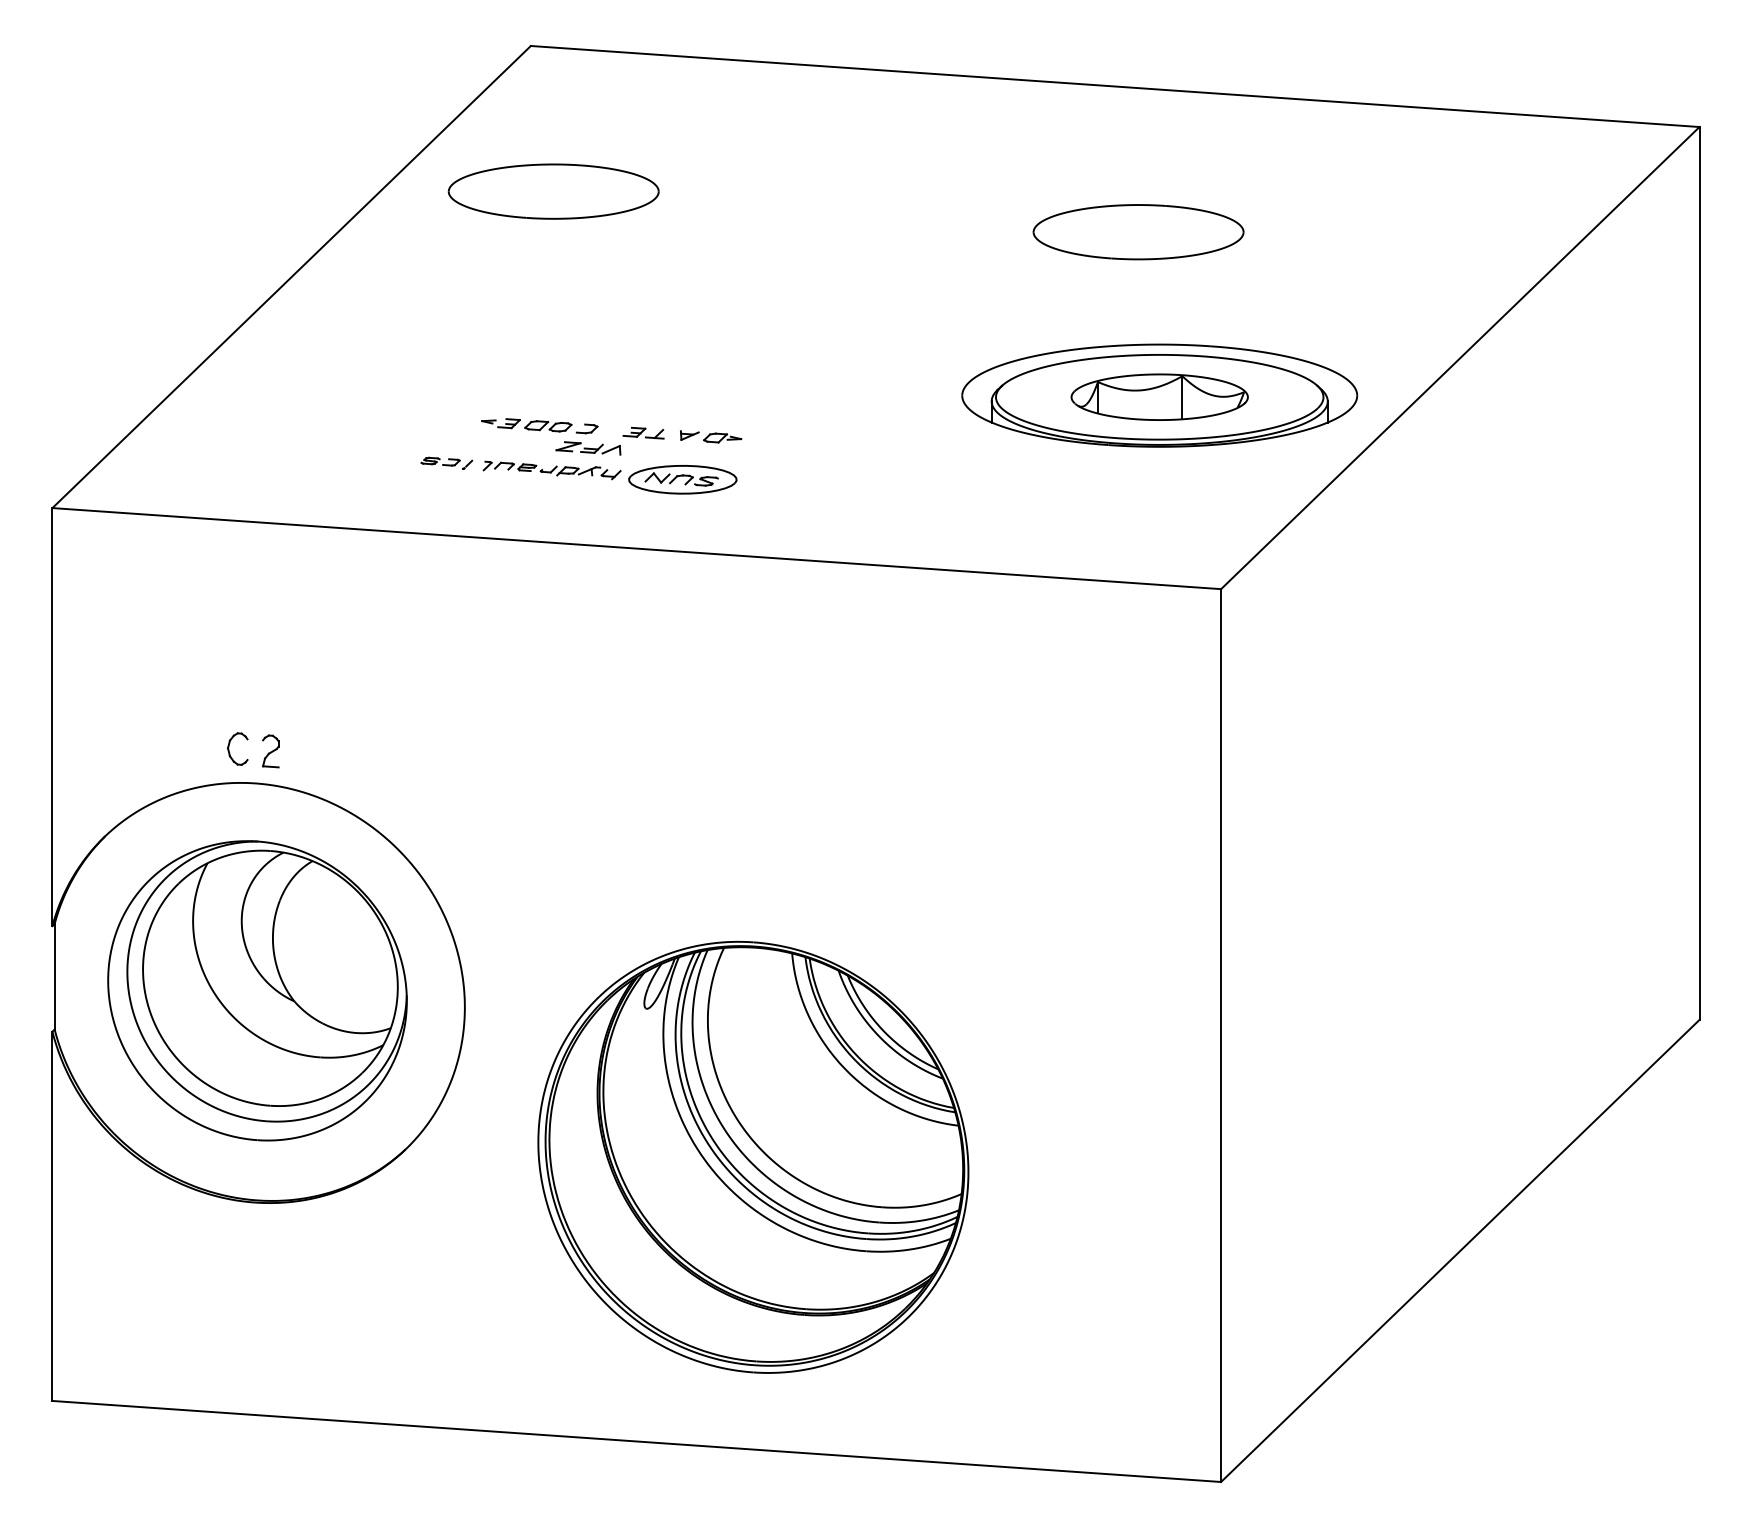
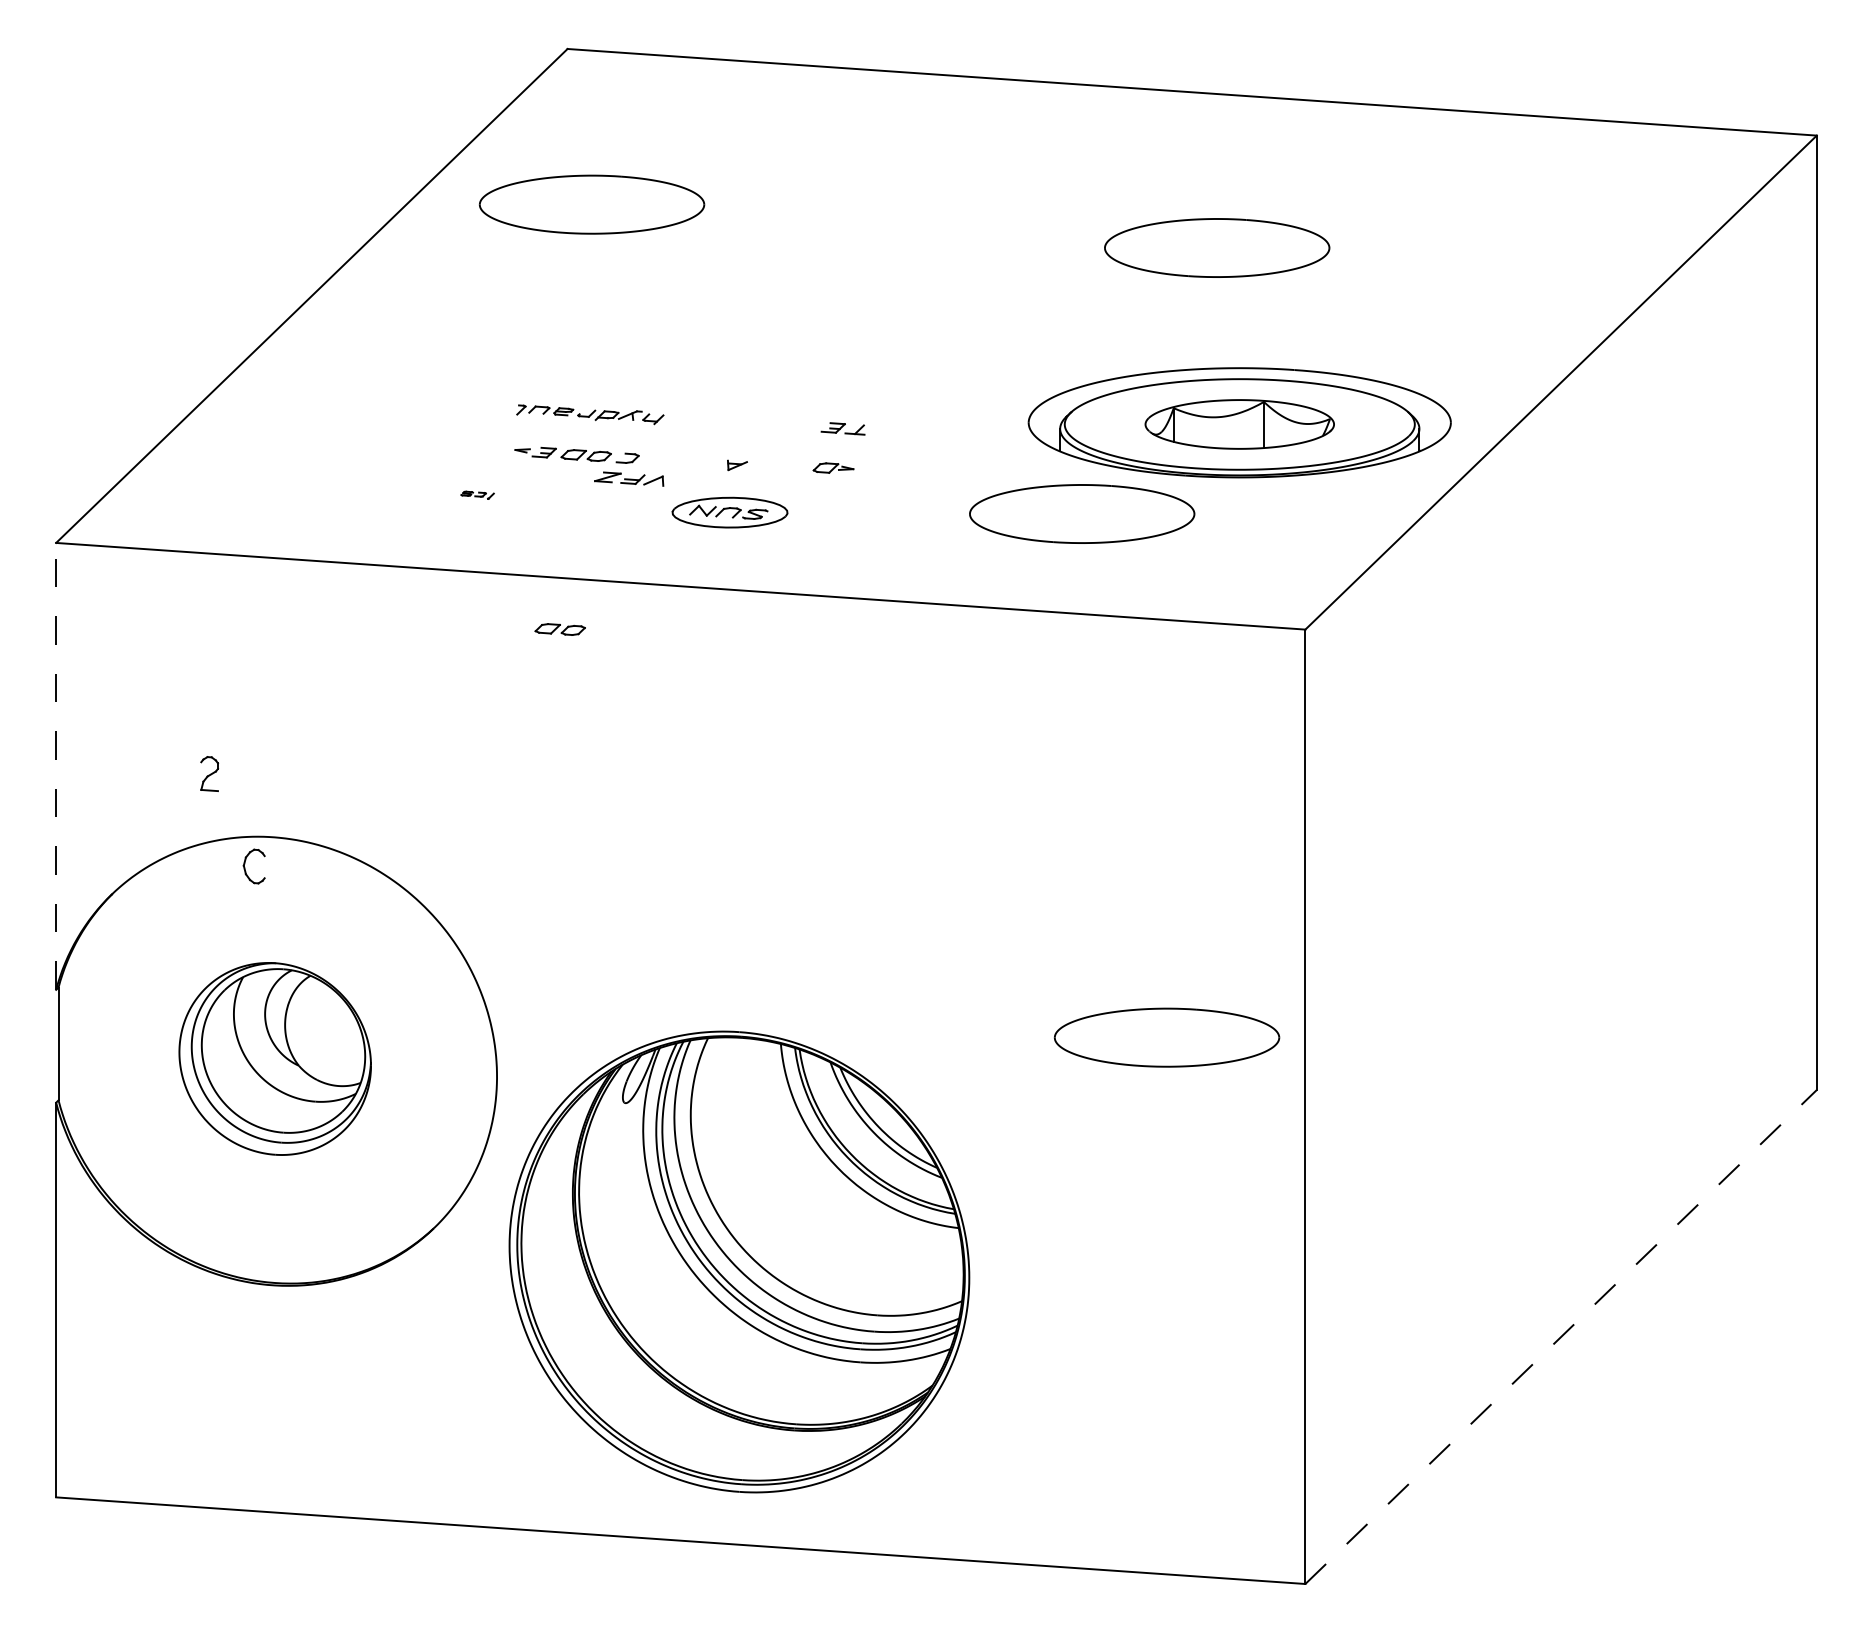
part: (643, 432) -> (842, 428), moved
part: (722, 437) -> (833, 467), moved
part: (446, 463) -> (477, 495), size x0.6
part: (552, 470) -> (590, 414), moved
part: (1012, 480) -> (1082, 513), added
part: (523, 589) -> (559, 629), added
line: (52, 716) -> (56, 765), solid -> dashed
part: (229, 749) -> (245, 867), moved
part: (270, 750) -> (209, 773), moved
part: (1091, 970) -> (1166, 1037), added
part: (256, 990) -> (274, 1058), size x0.6
part: (753, 1156) -> (739, 1261), moved
line: (1460, 1251) -> (1561, 1337), solid -> dashed

